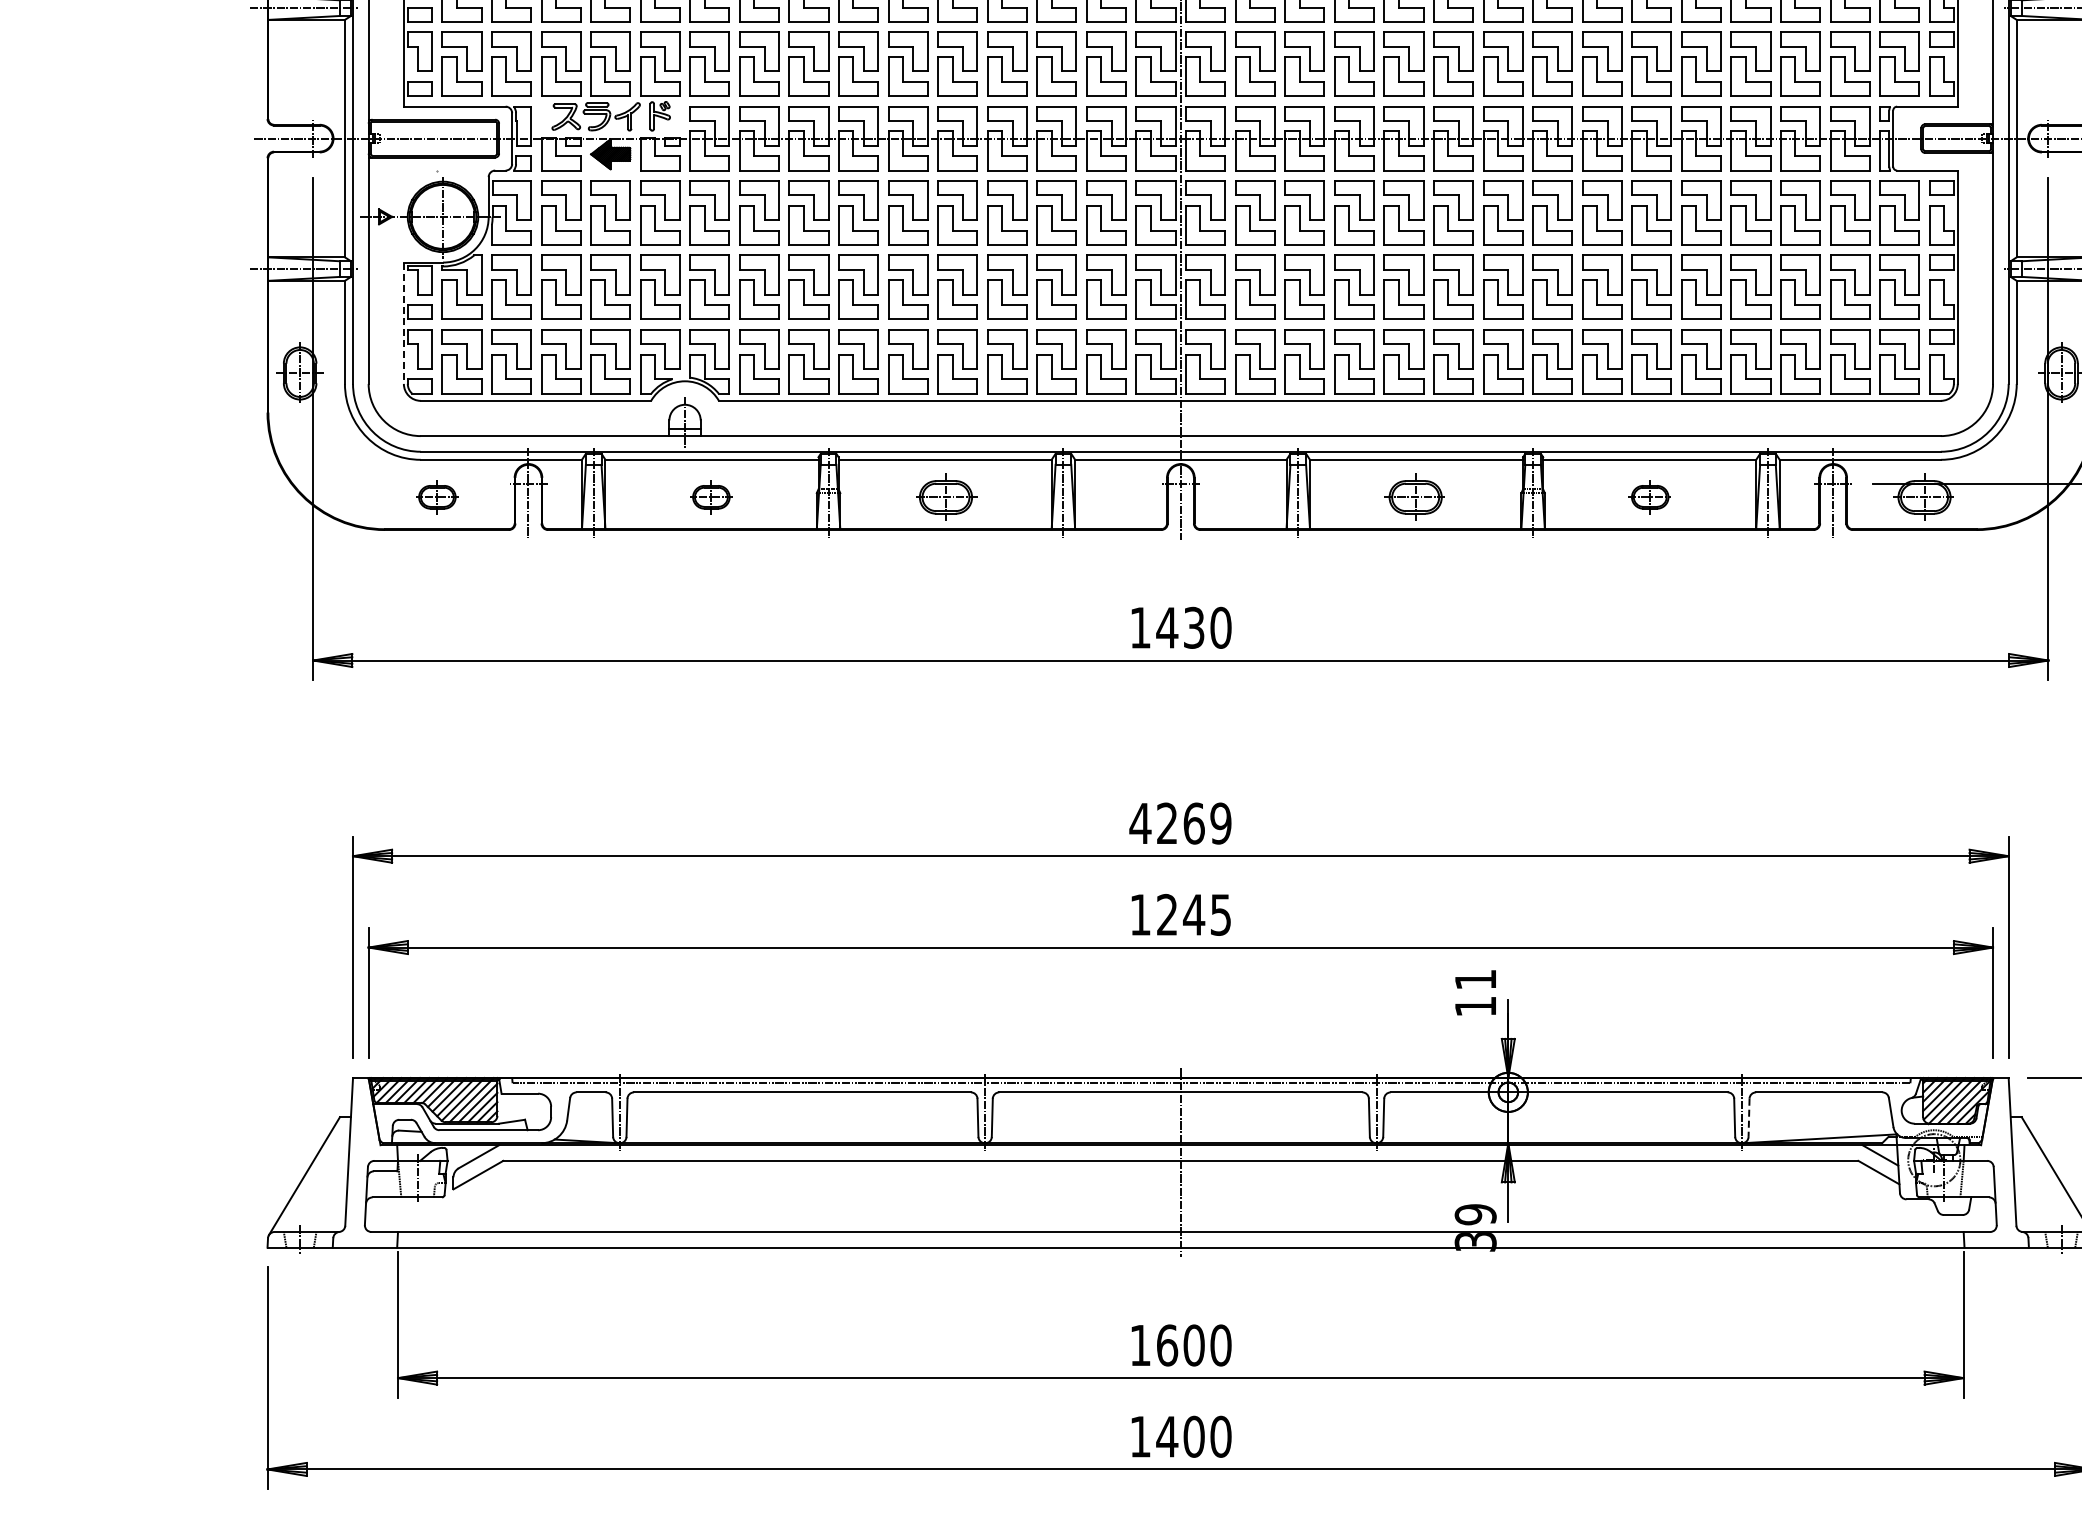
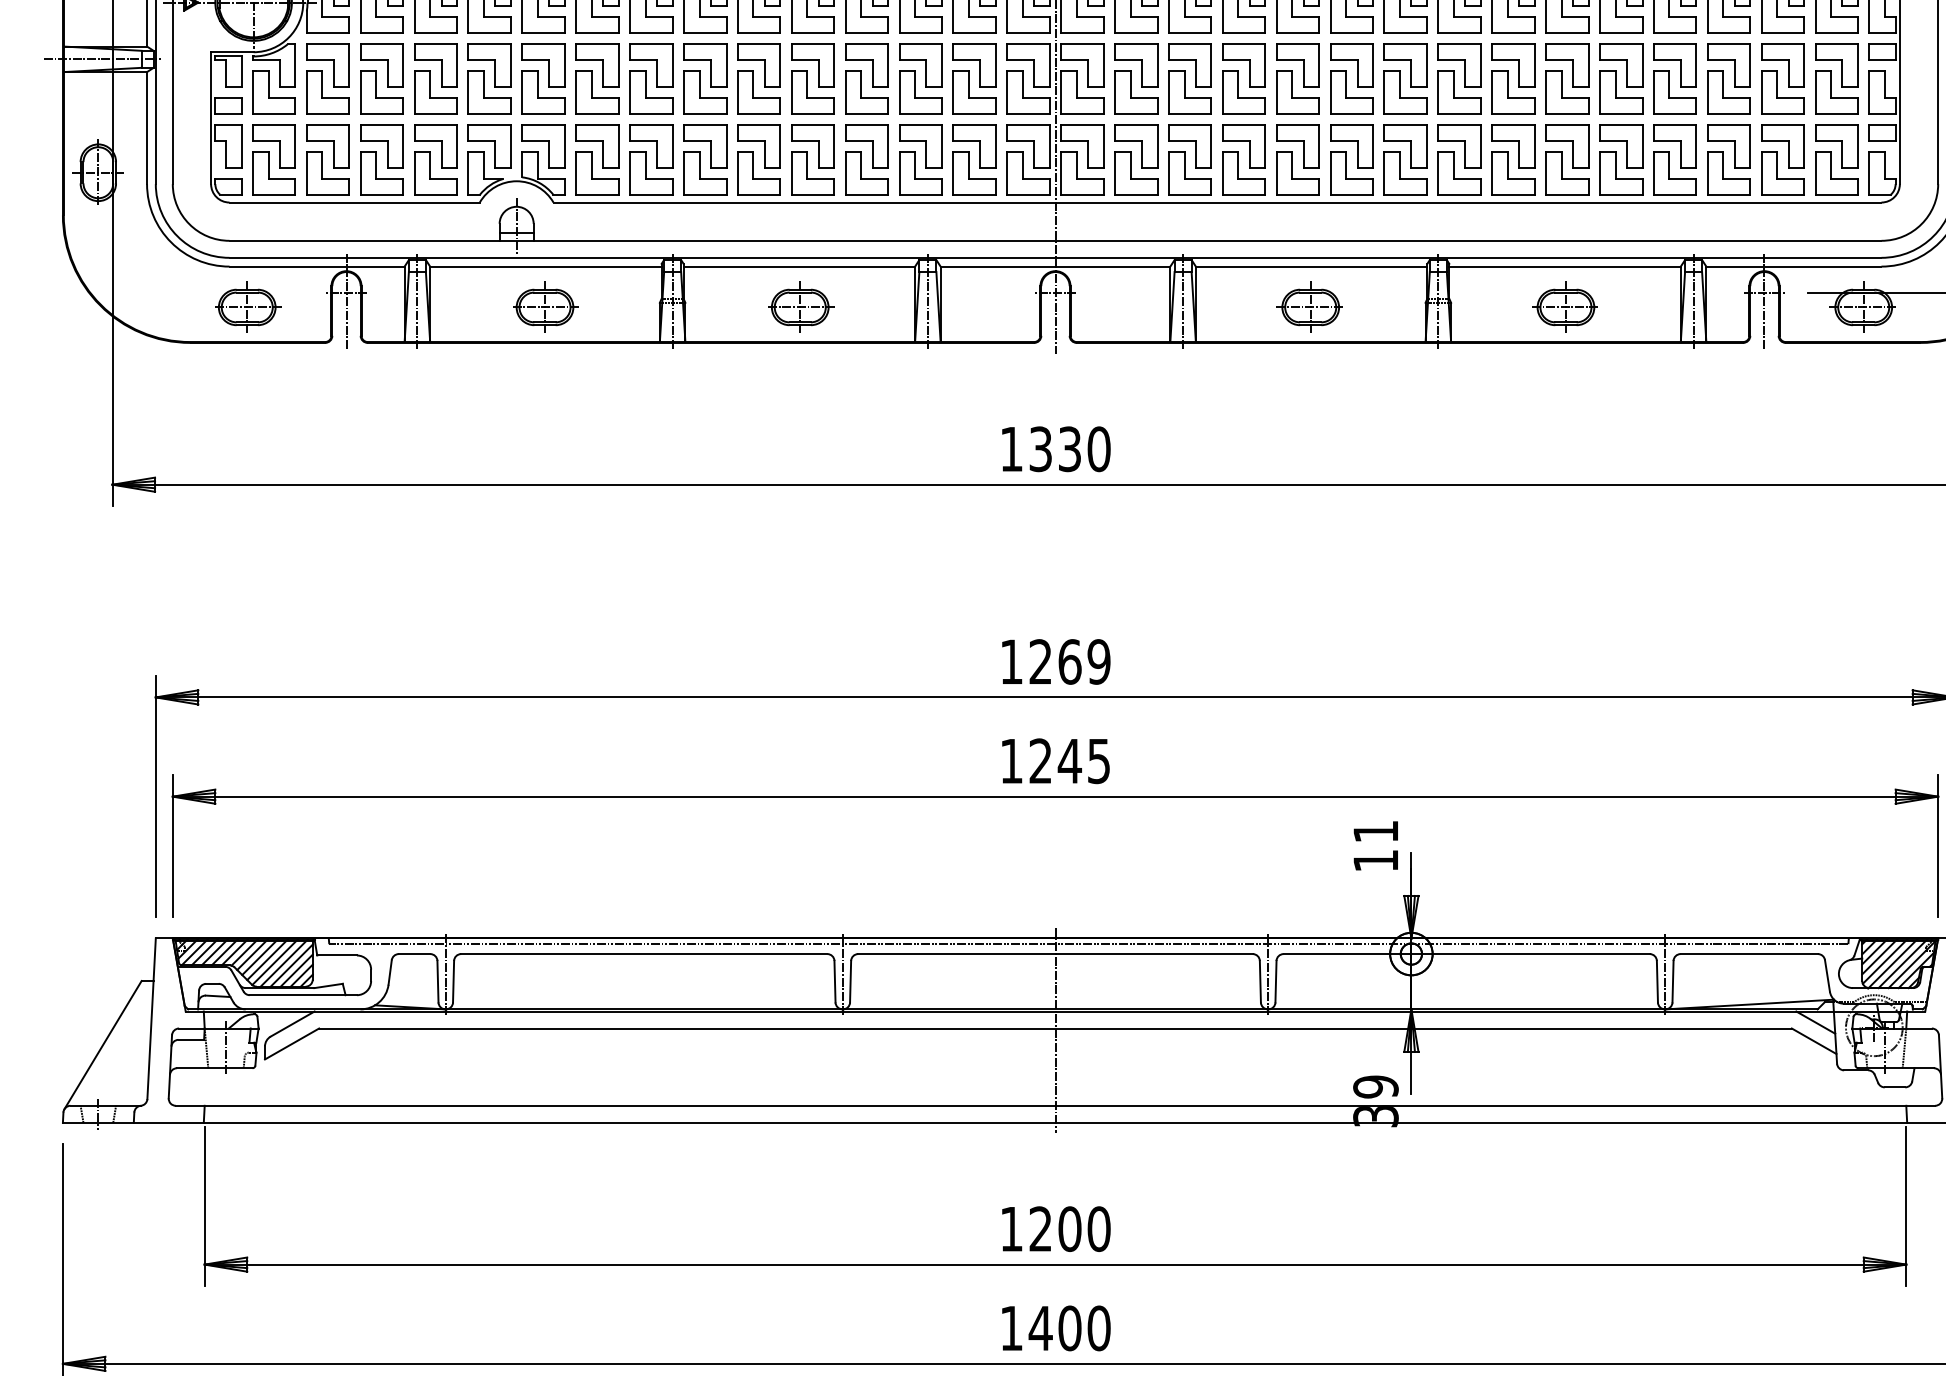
line: (403, 323) -> (210, 118), dashed -> solid
part: (437, 496) -> (247, 306), size x1.43
part: (711, 496) -> (545, 306), size x1.43
part: (1649, 496) -> (1564, 306), size x1.43
text: (1167, 627) -> (1040, 448), 1430 -> 1330
text: (1140, 823) -> (1011, 661), 4269 -> 1269
line: (1749, 1118) -> (1673, 982), dashed -> solid
text: (1167, 1345) -> (1040, 1229), 1600 -> 1200

